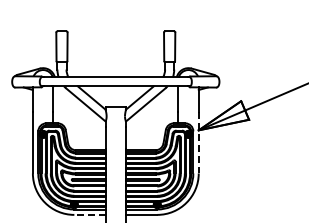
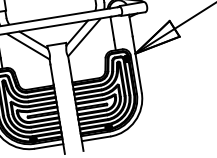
line: (198, 142) -> (137, 64), dashed -> solid
line: (89, 214) -> (48, 146), dashed -> solid

